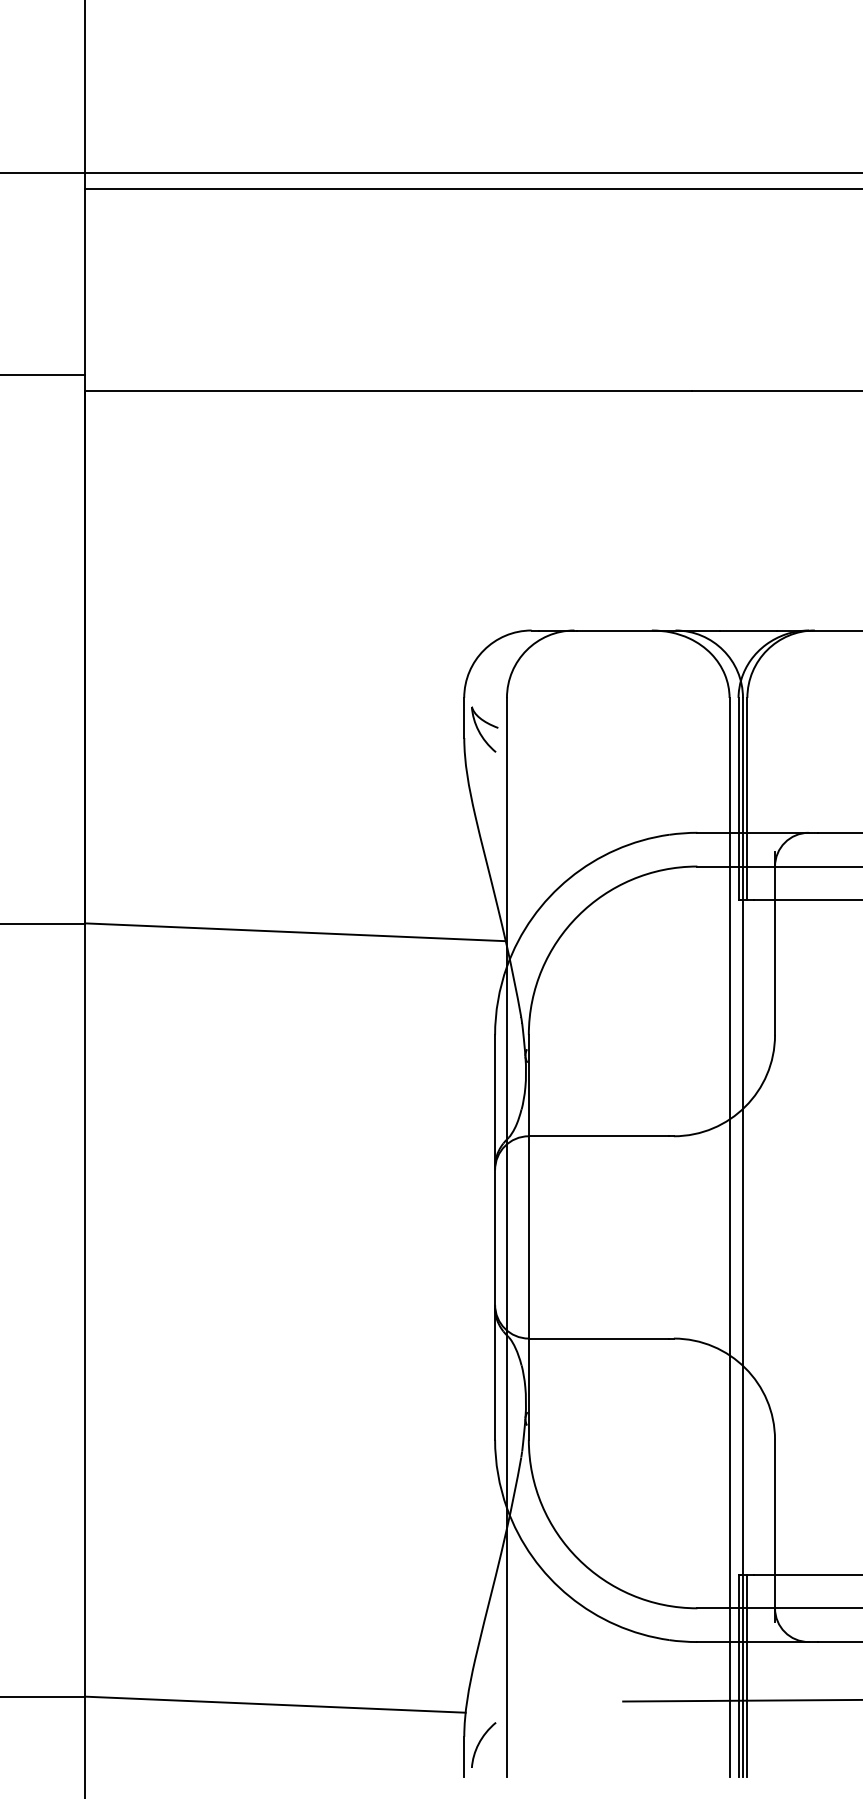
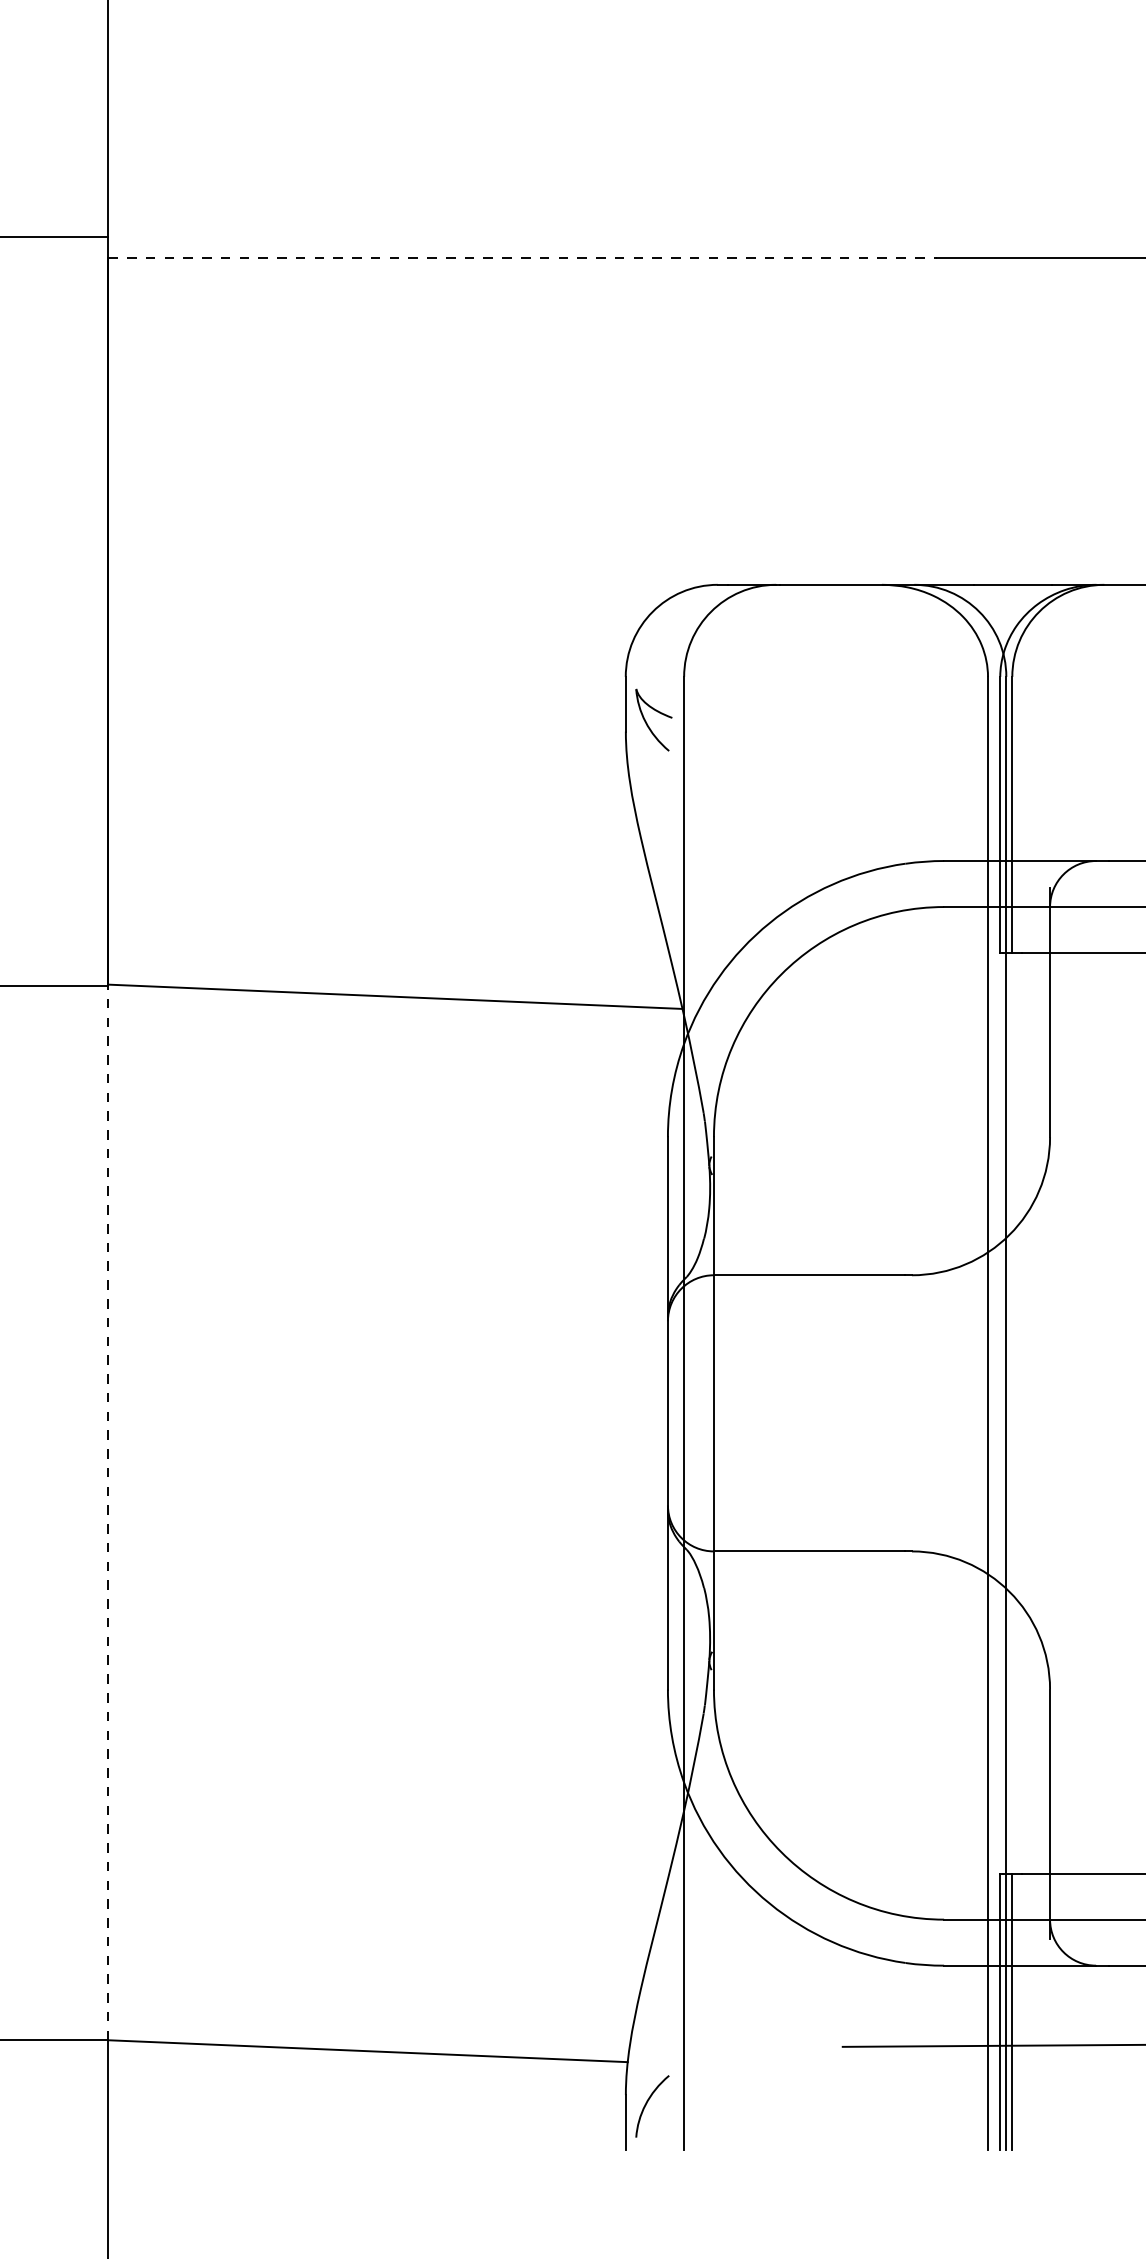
line: (389, 391) -> (523, 258), solid -> dashed
line: (85, 1309) -> (108, 1511), solid -> dashed

